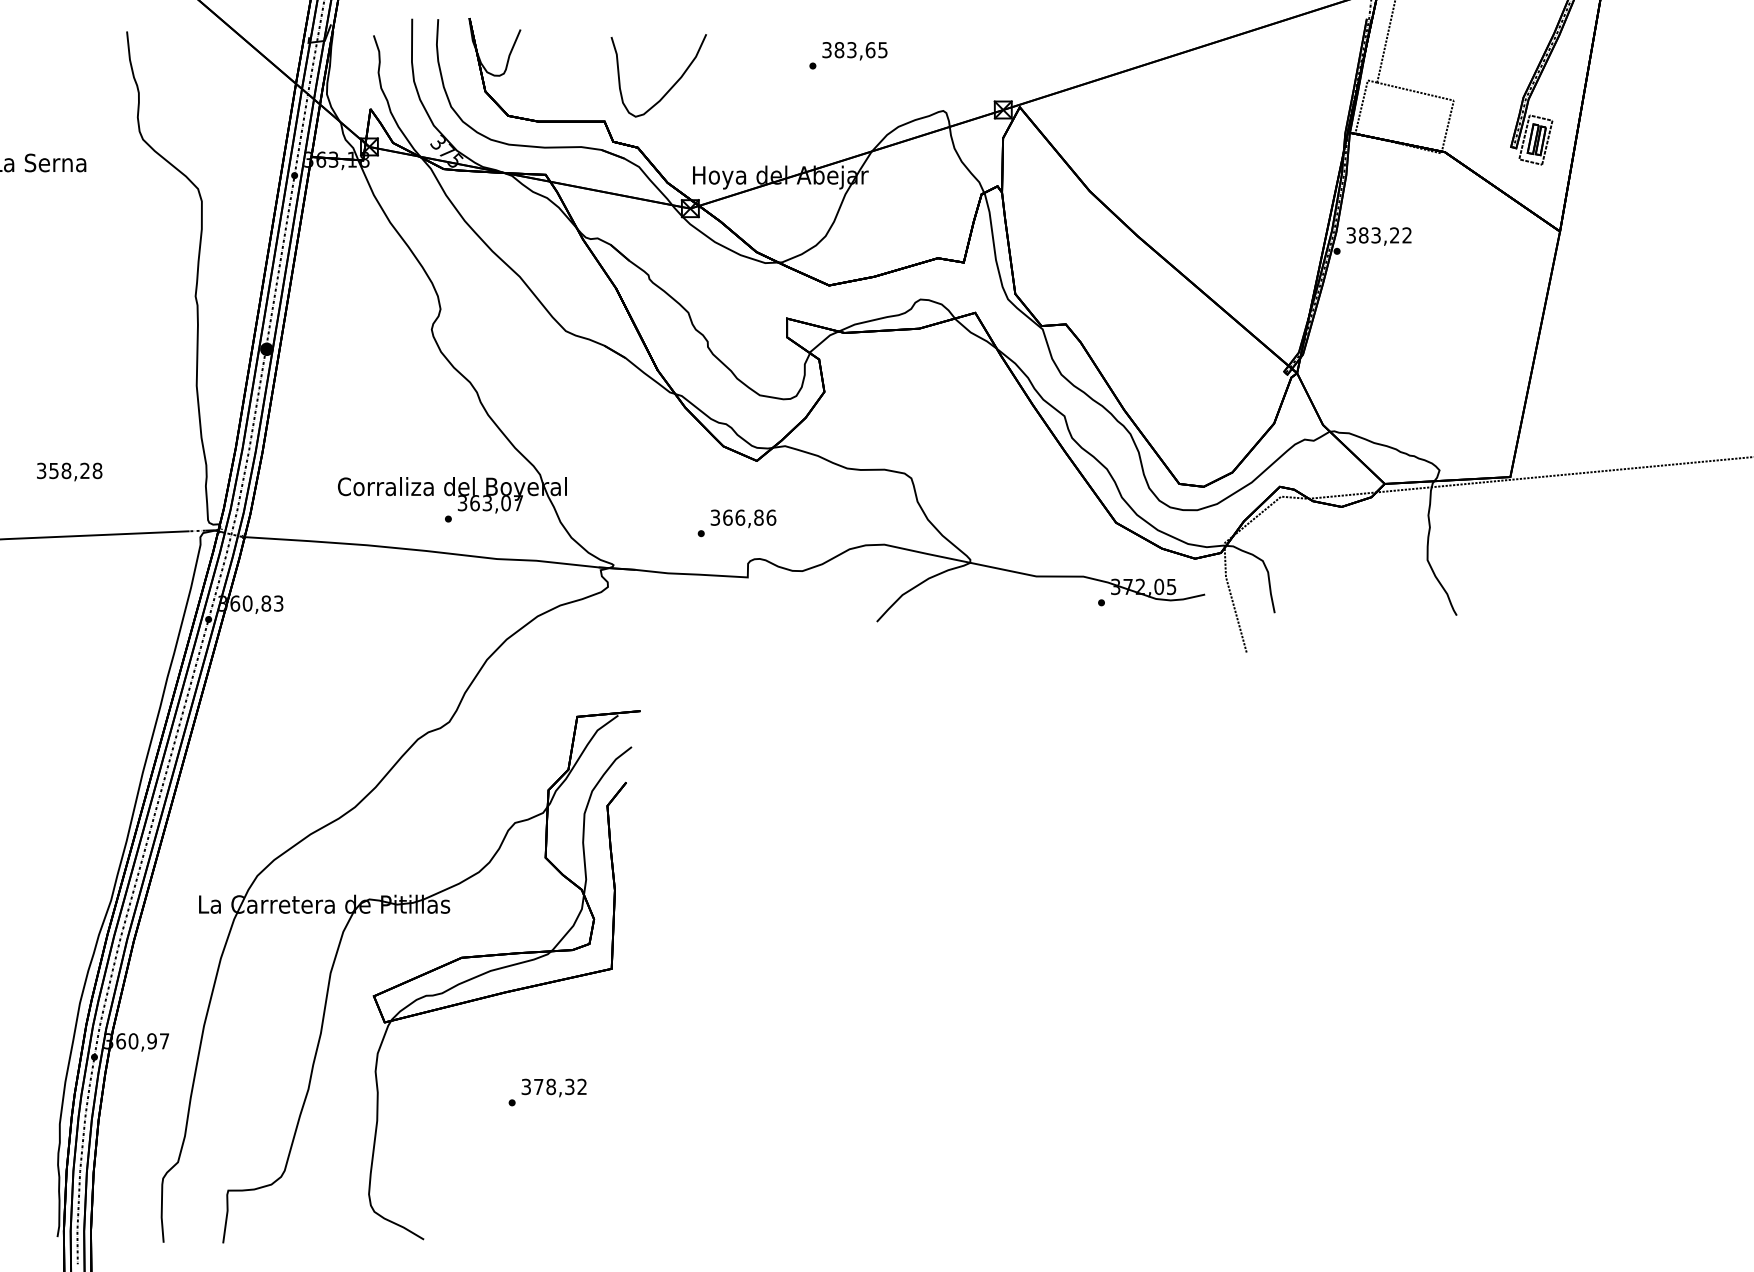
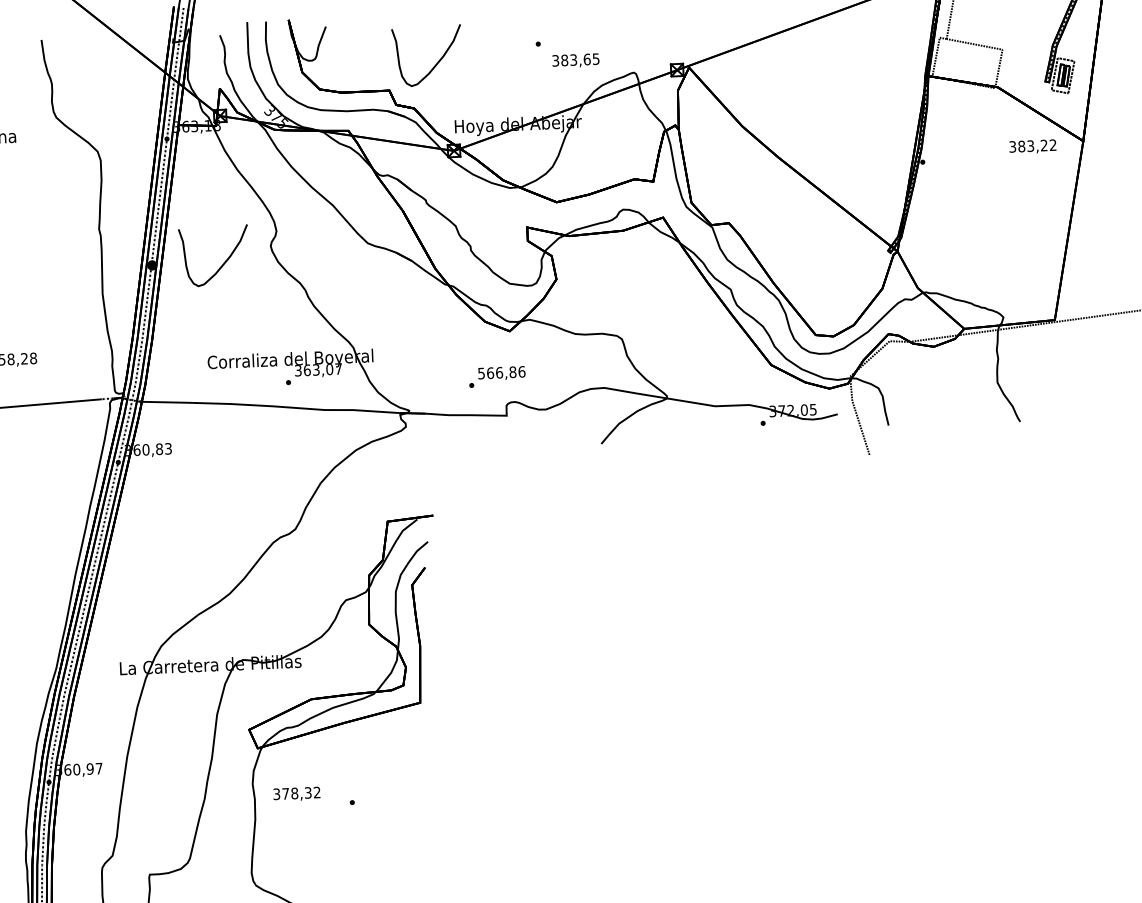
text: (854, 51) -> (575, 61), moved
text: (1378, 236) -> (1032, 146), moved
curve: (364, 351) -> (222, 264), added
text: (715, 517) -> (481, 373), 366,86 -> 566,86
text: (553, 1087) -> (296, 793), moved

